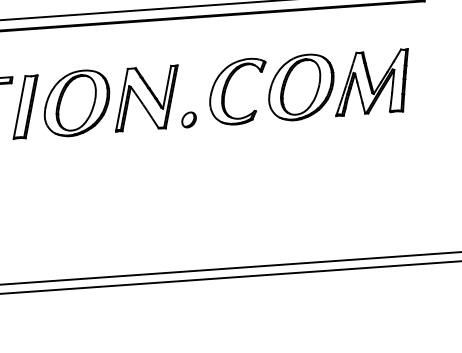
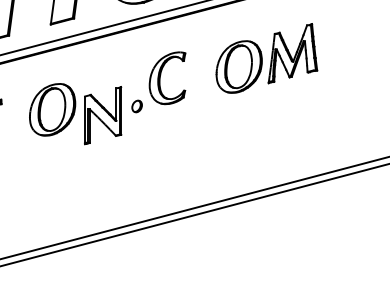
part: (339, 83) -> (266, 58), moved
part: (147, 98) -> (103, 115), moved
part: (26, 106) -> (15, 119), removed

